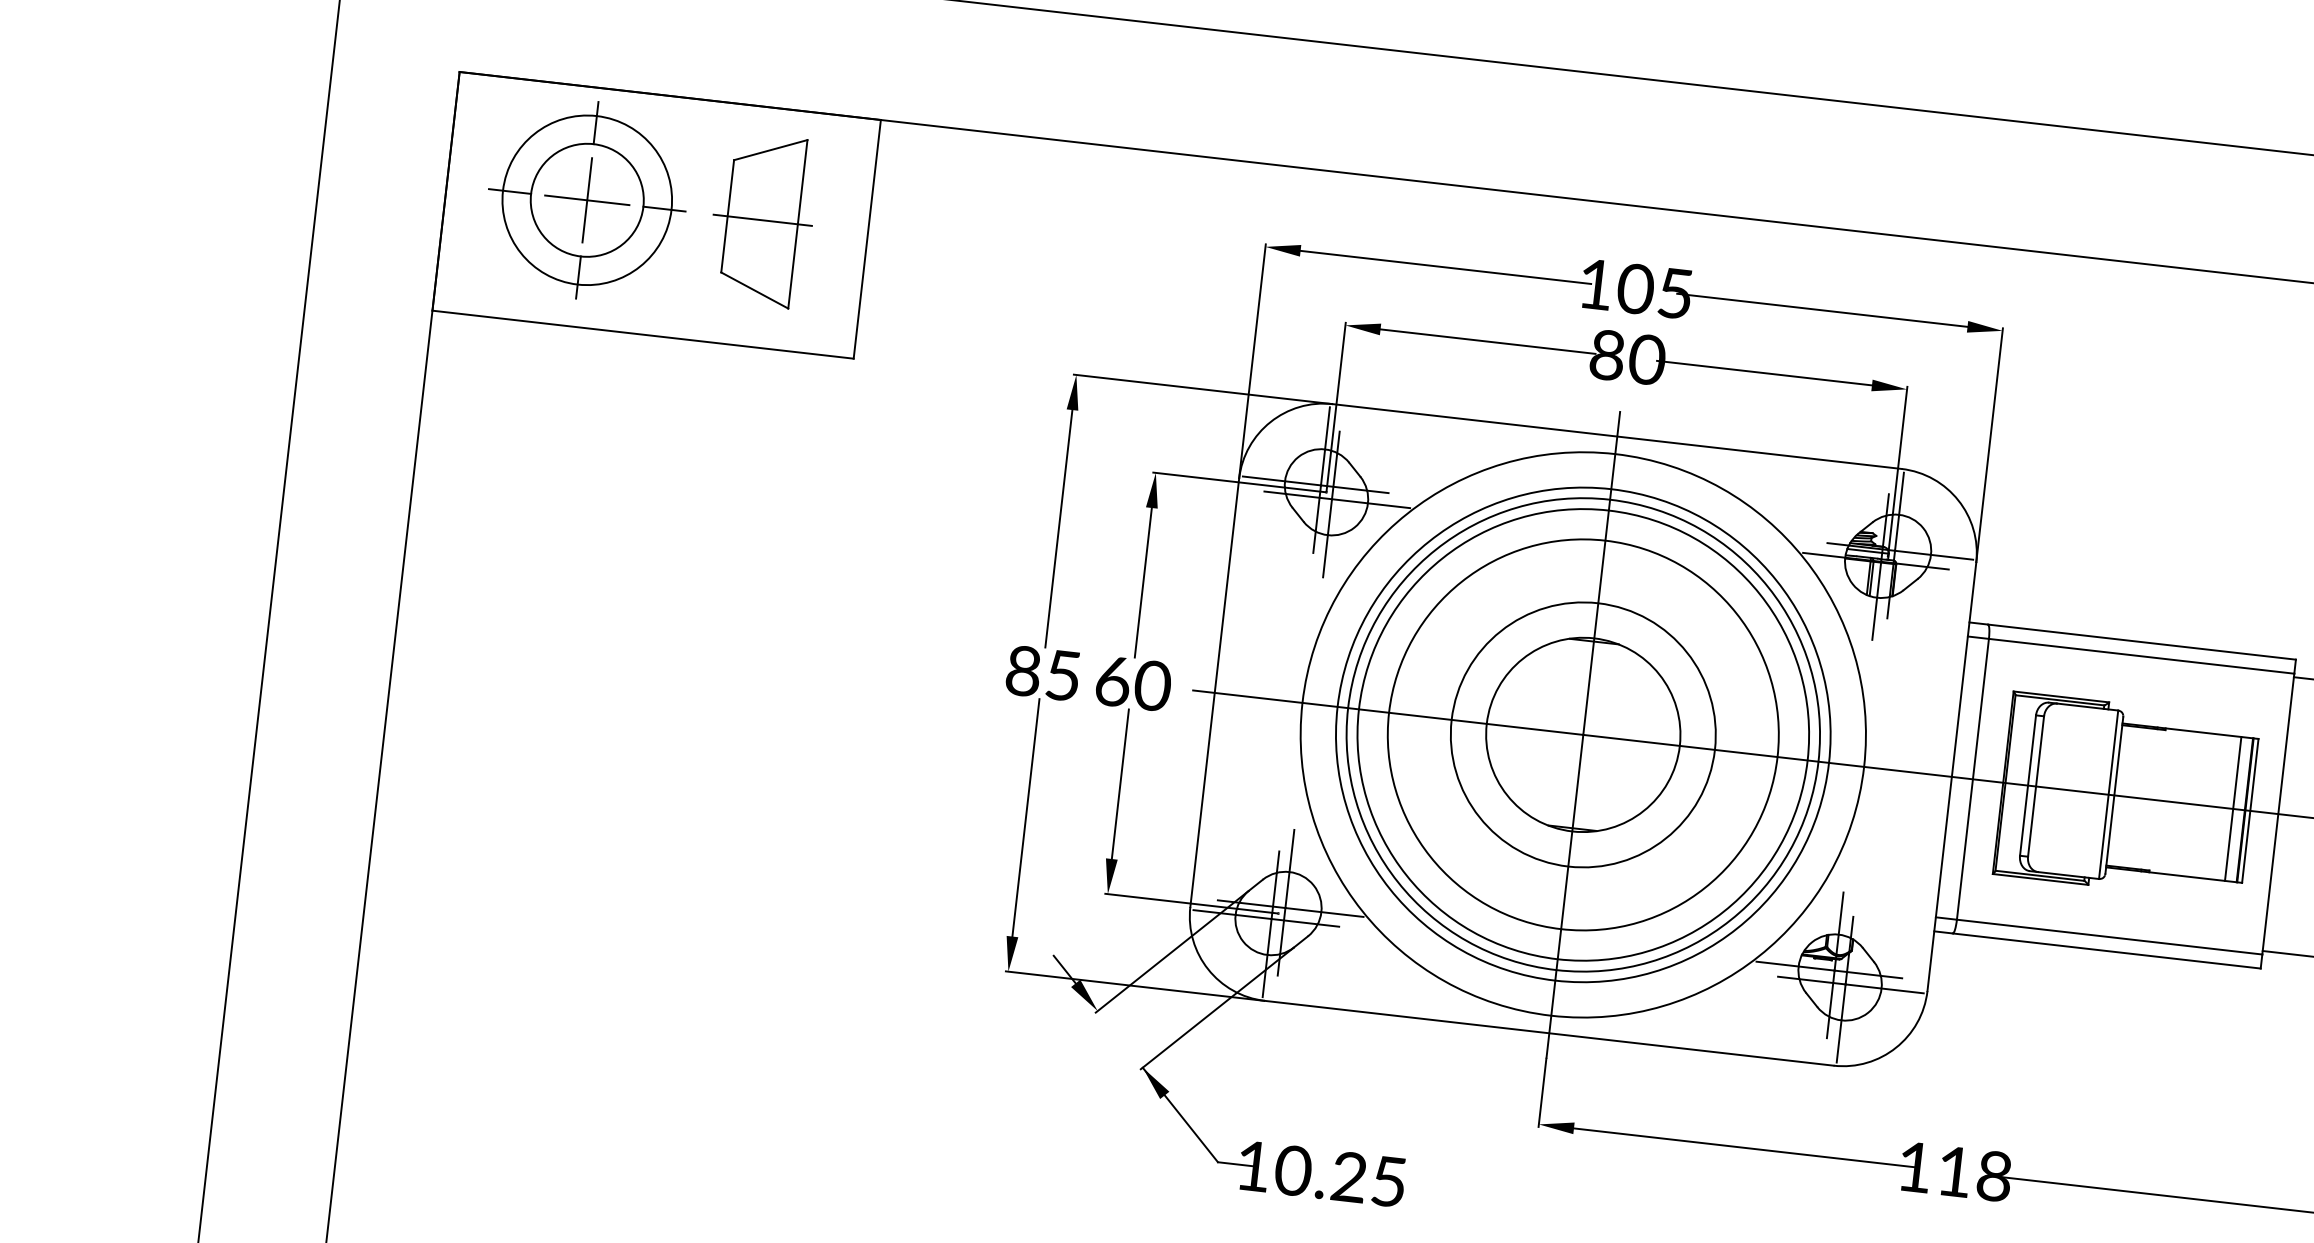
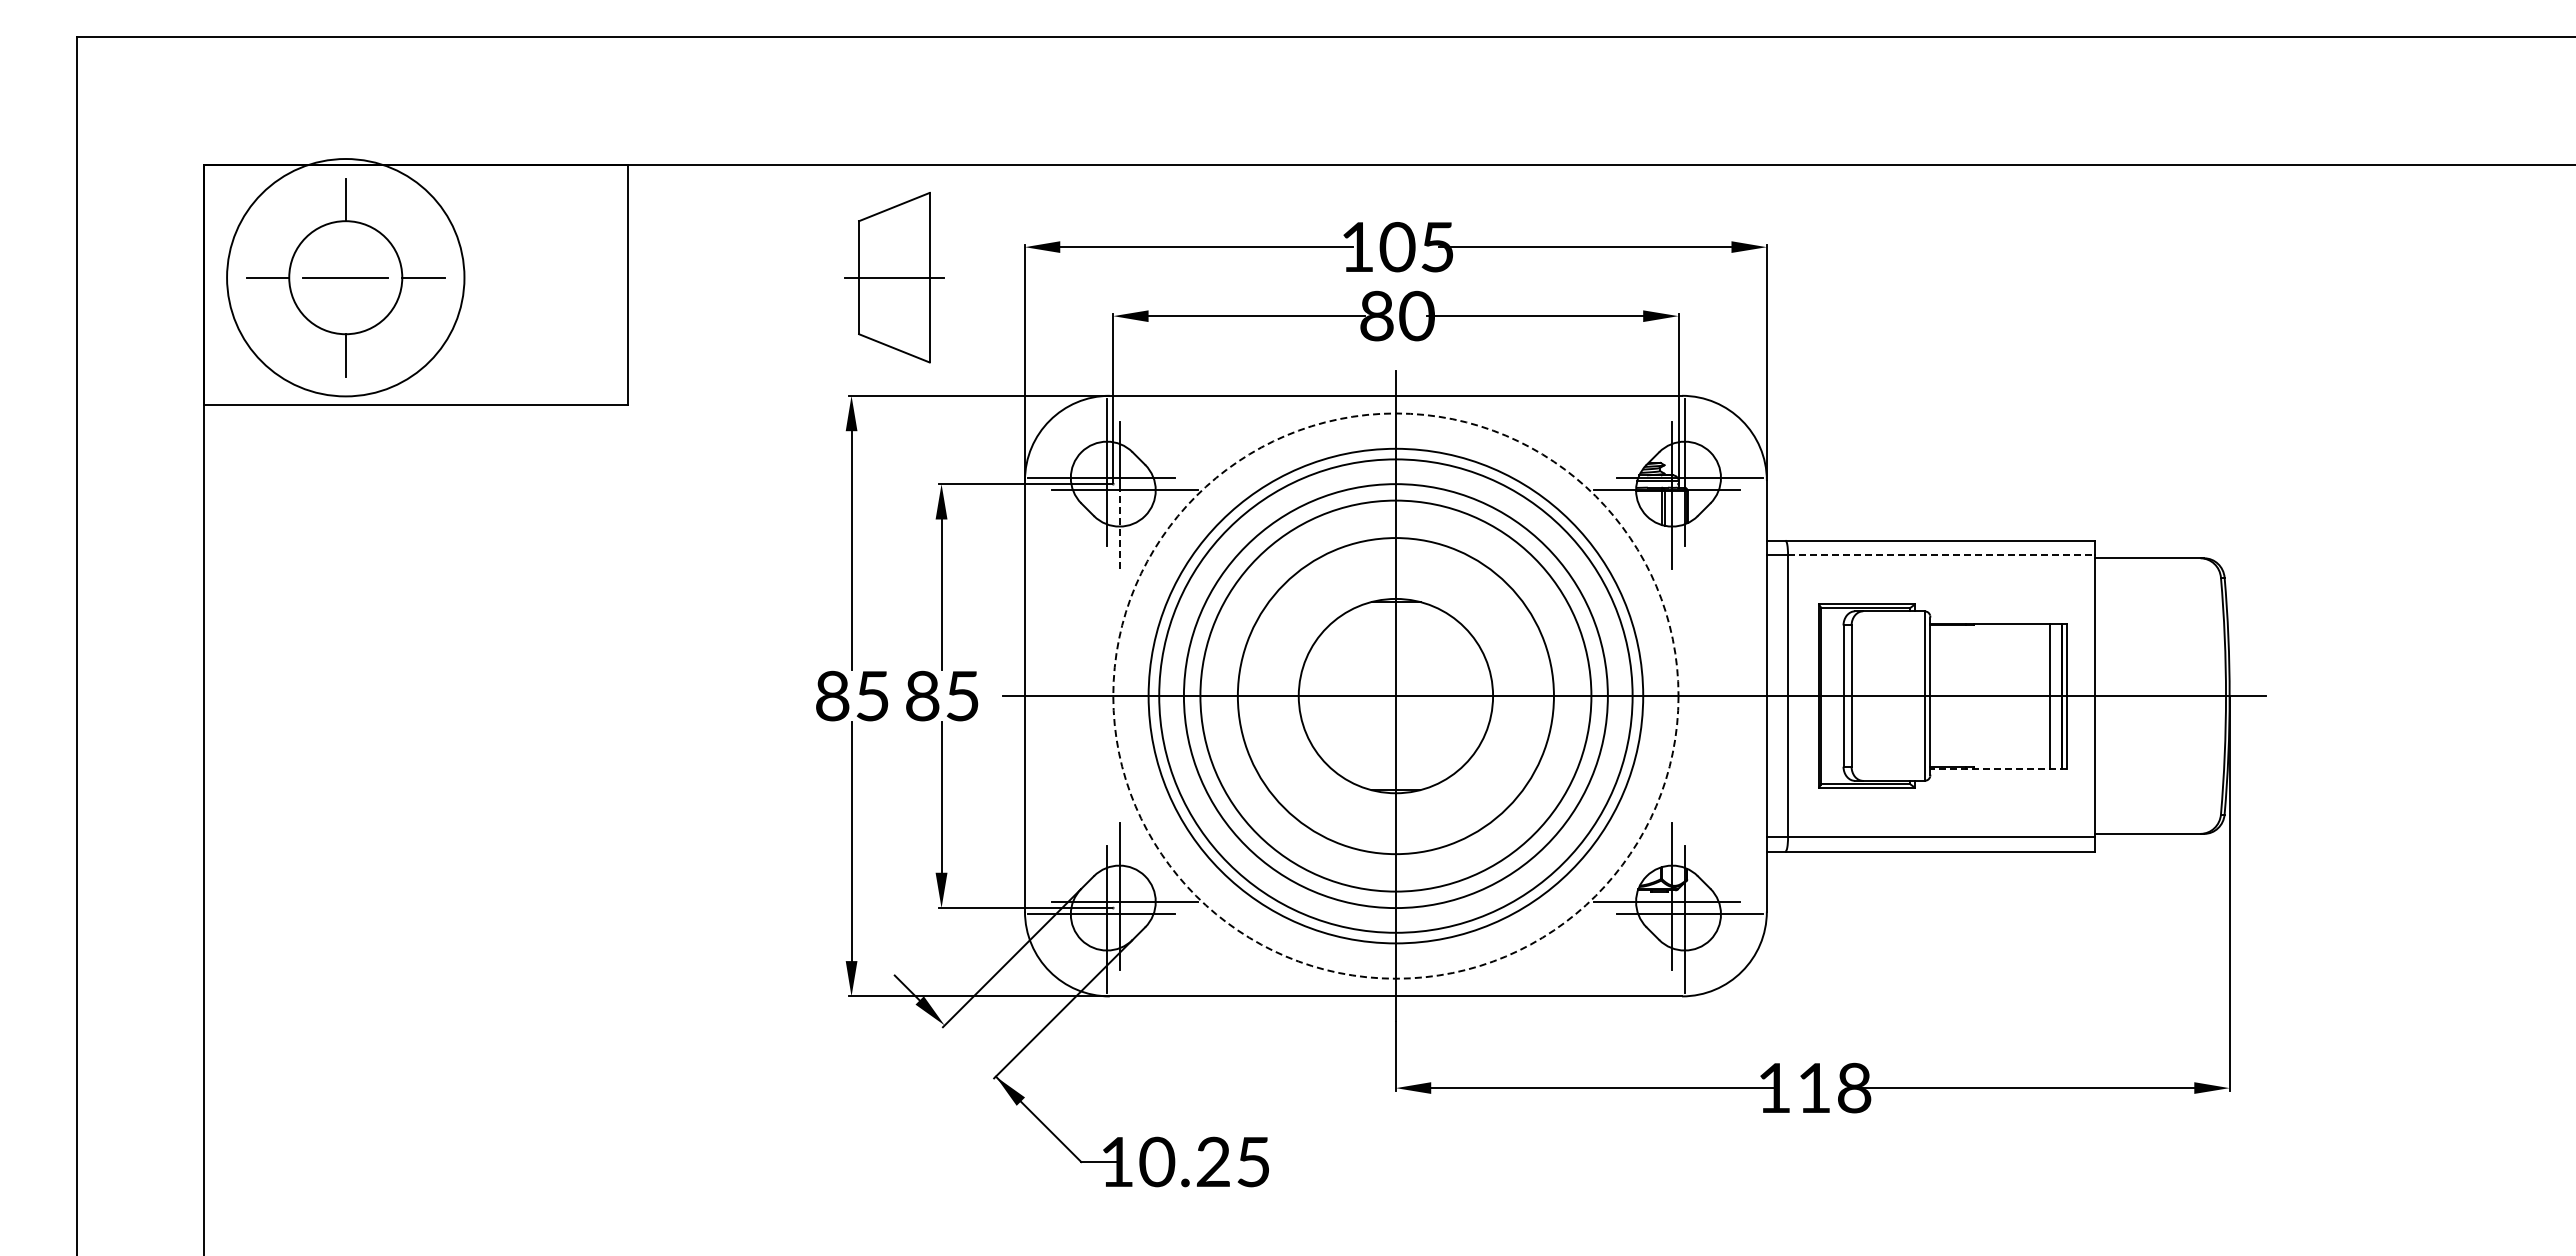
circle: (587, 200) -> (345, 277), size x1.4
line: (587, 200) -> (345, 277), removed
part: (762, 220) -> (894, 277), moved
line: (1327, 538) -> (1119, 529), solid -> dashed
line: (2141, 655) -> (1941, 554), solid -> dashed
text: (1133, 683) -> (943, 695), 60 -> 85
circle: (1582, 734) -> (1395, 695), size x0.7
circle: (1582, 734) -> (1395, 695), size x1.6
circle: (1582, 734) -> (1395, 695), solid -> dashed
line: (2173, 875) -> (1998, 768), solid -> dashed

